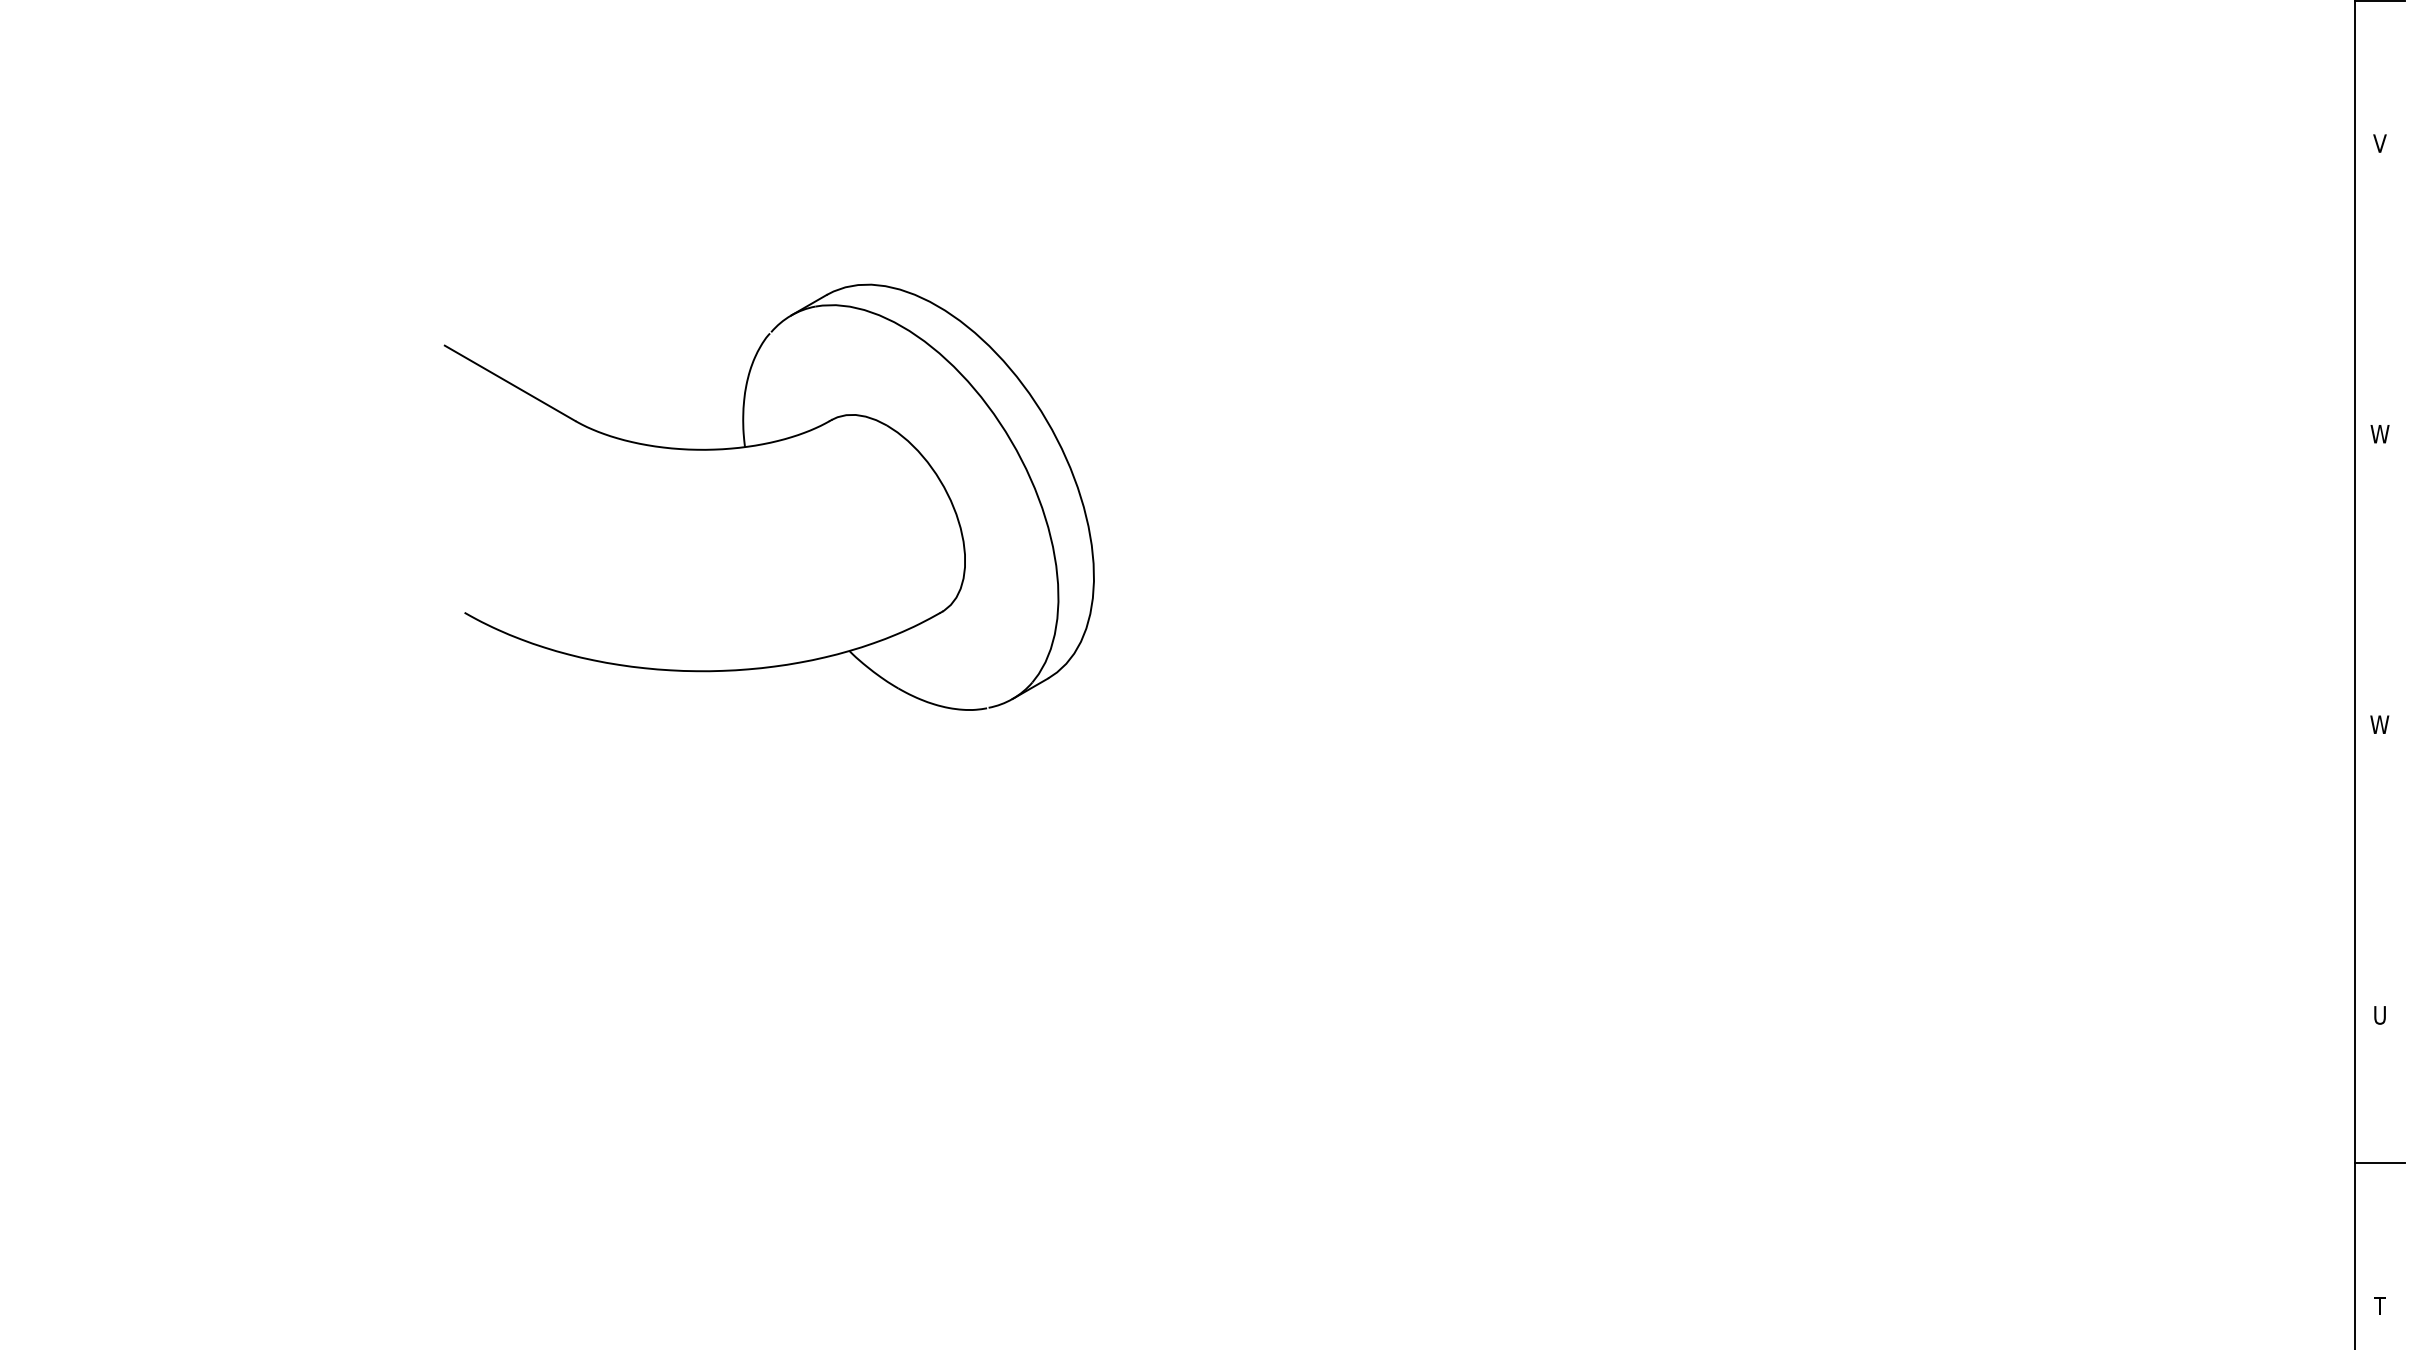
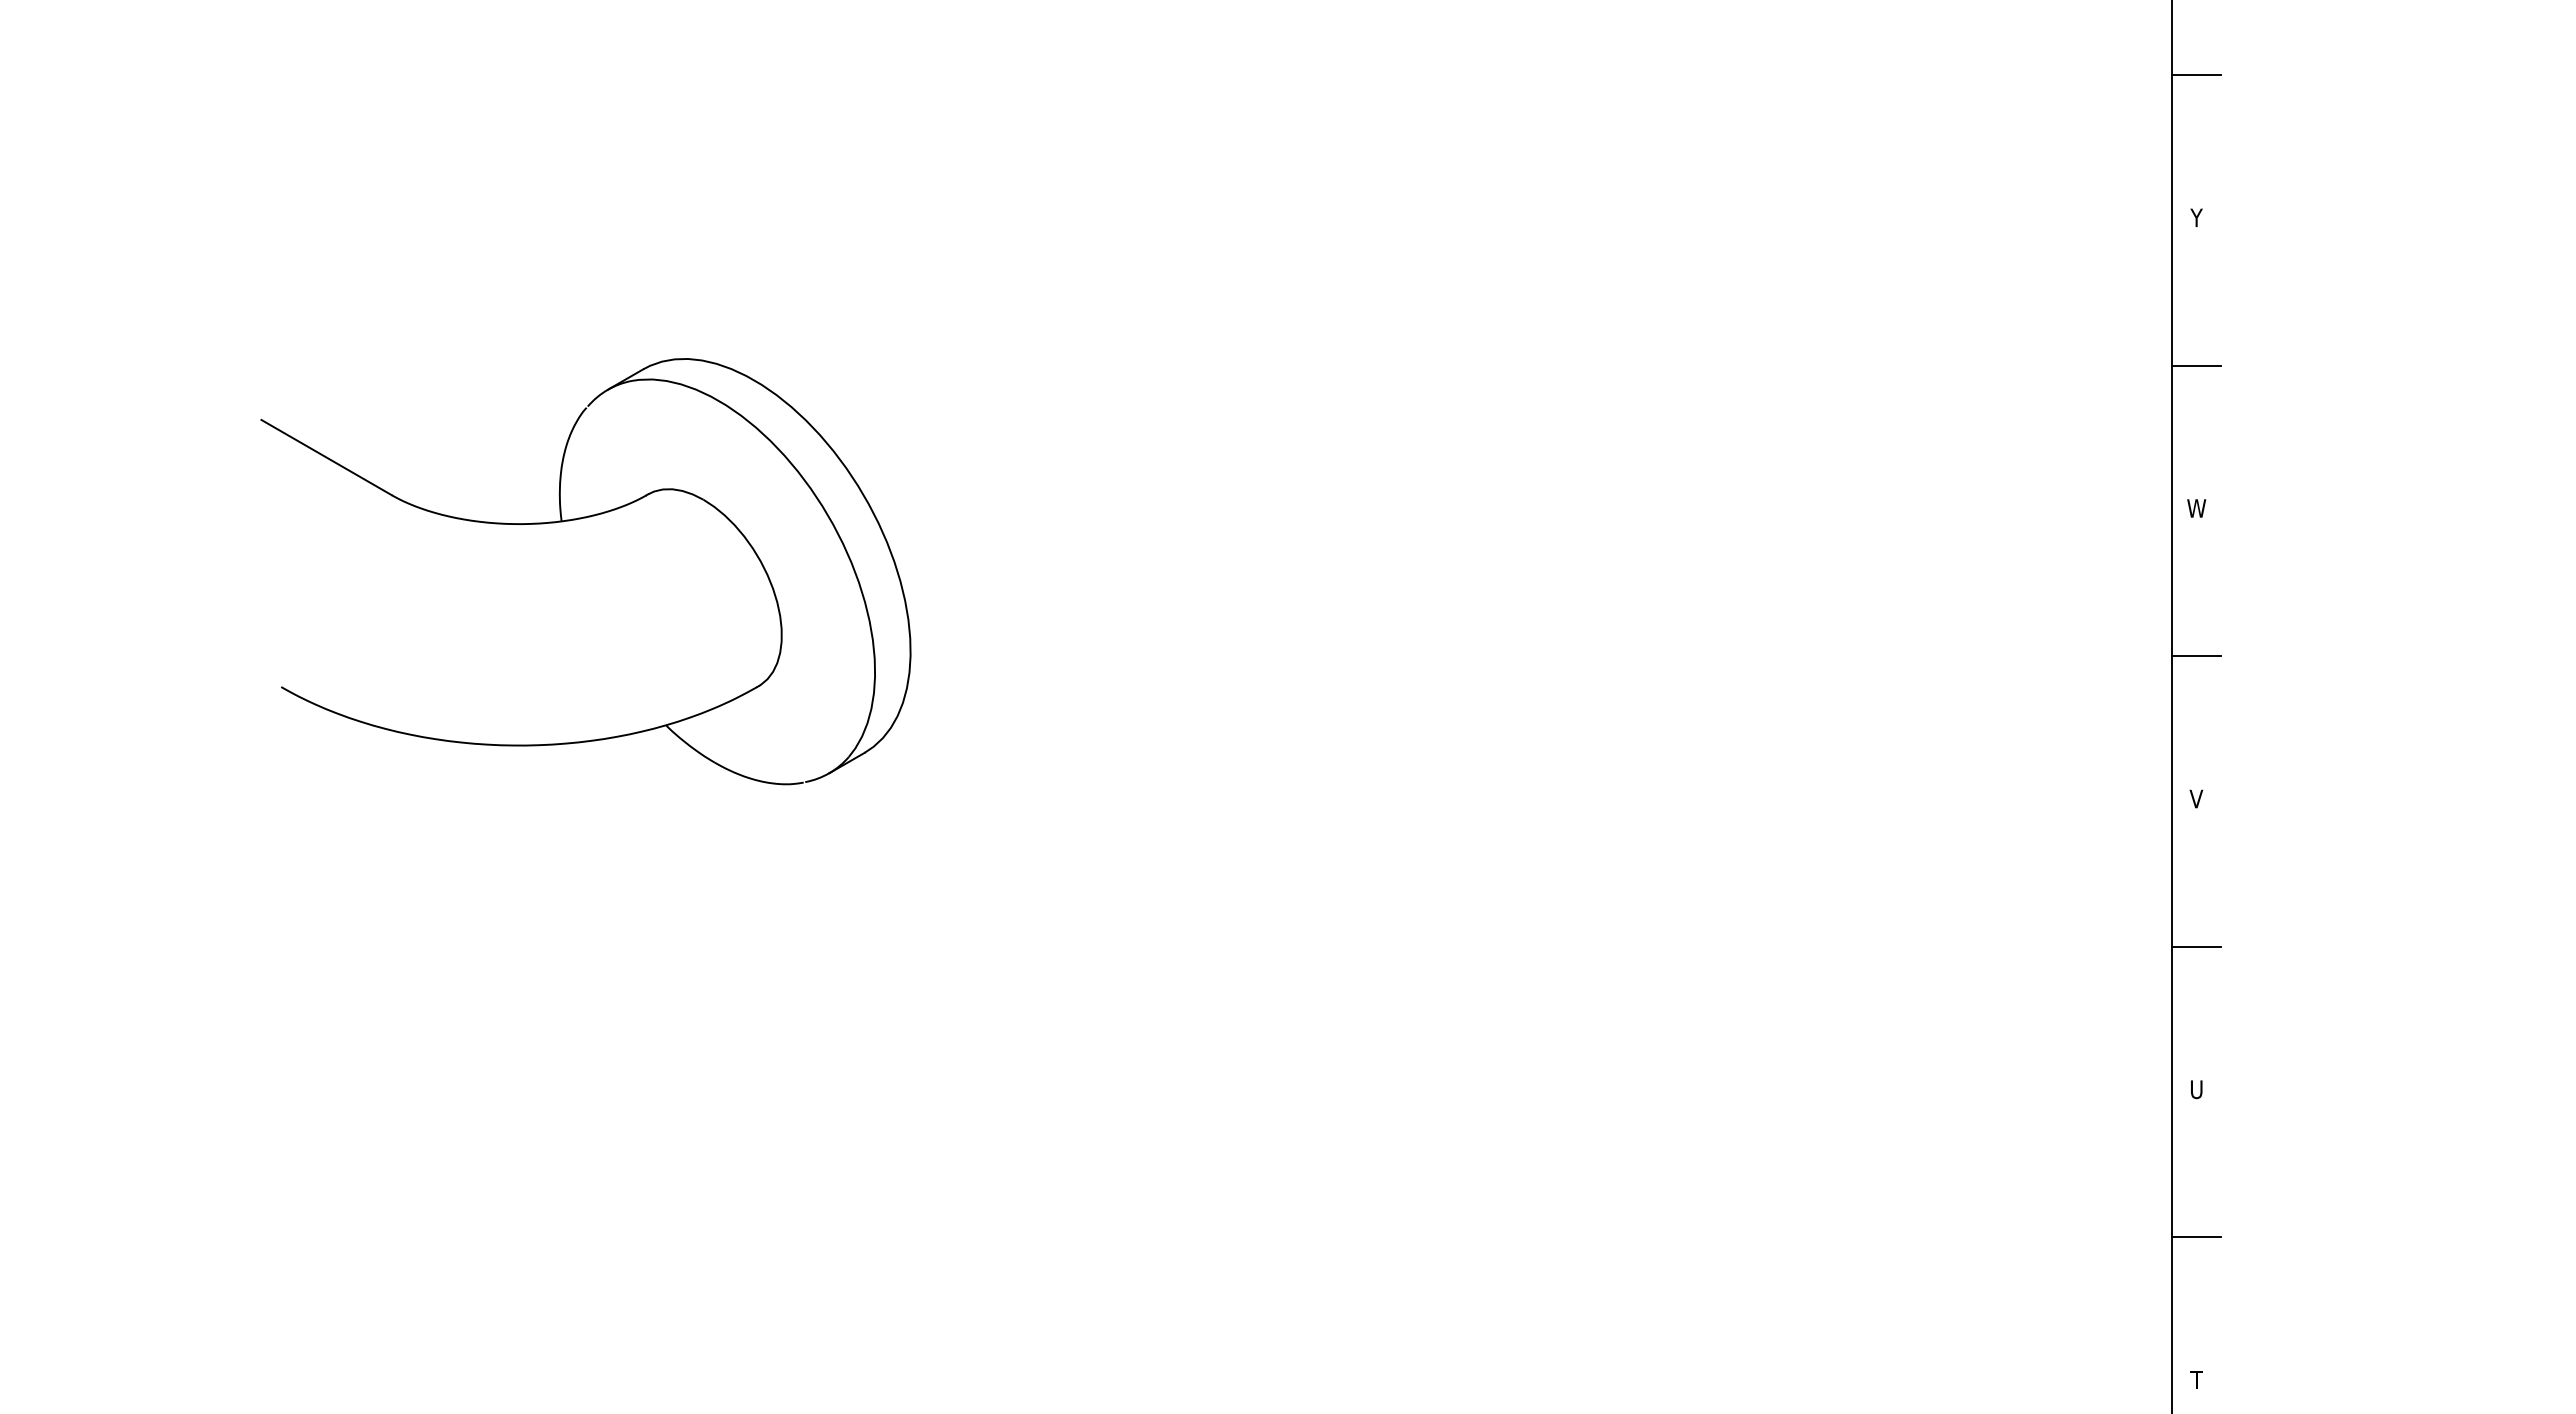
text: (2379, 143) -> (2196, 217), V -> Y
line: (2379, 291) -> (2196, 365), added
line: (2379, 582) -> (2196, 656), added
text: (2379, 724) -> (2196, 798), W -> V
line: (2379, 872) -> (2196, 946), added

